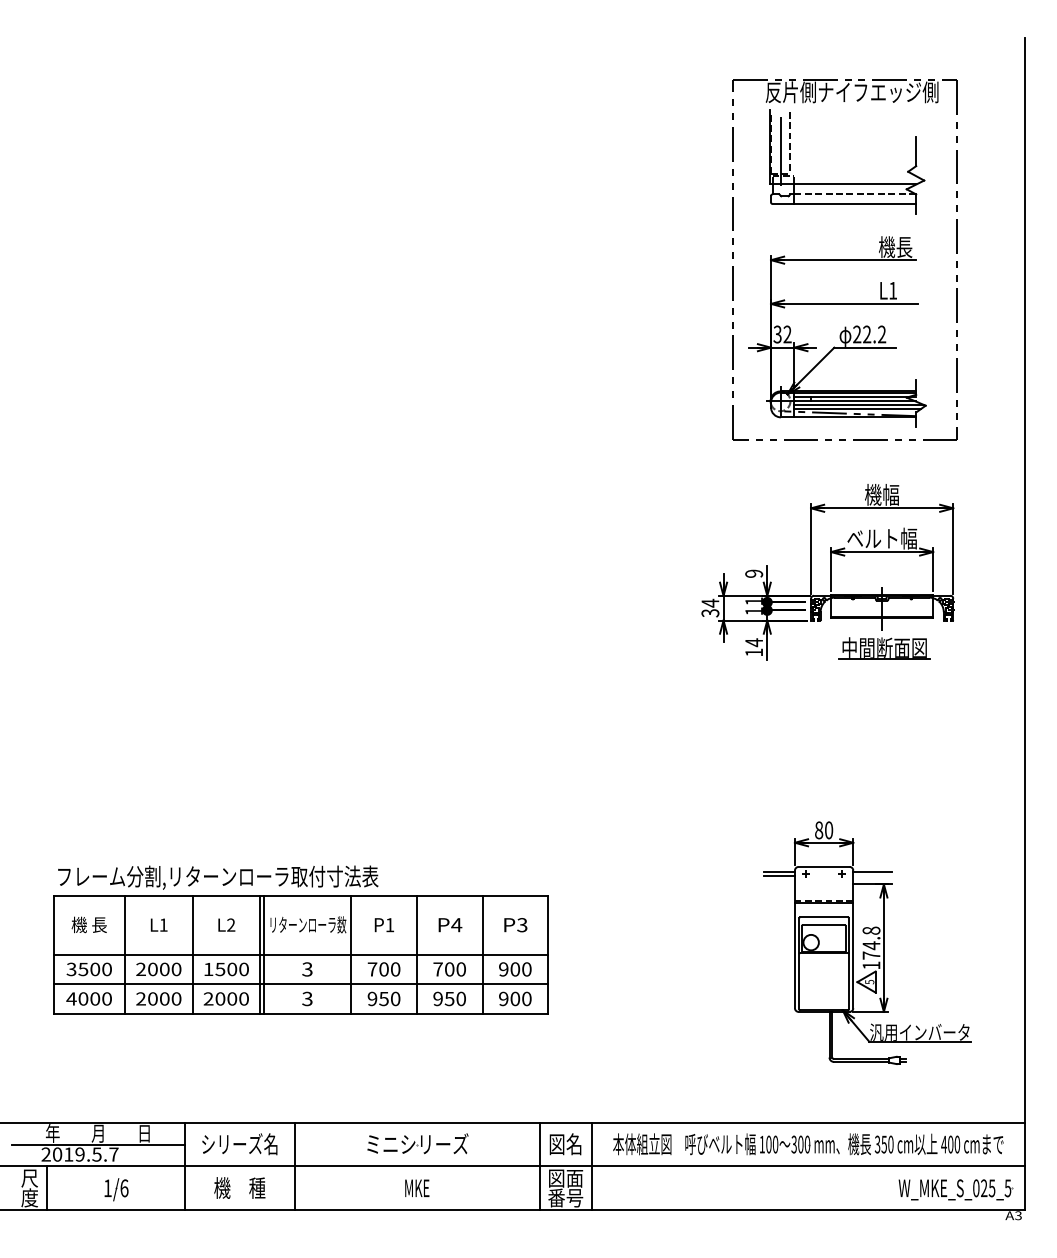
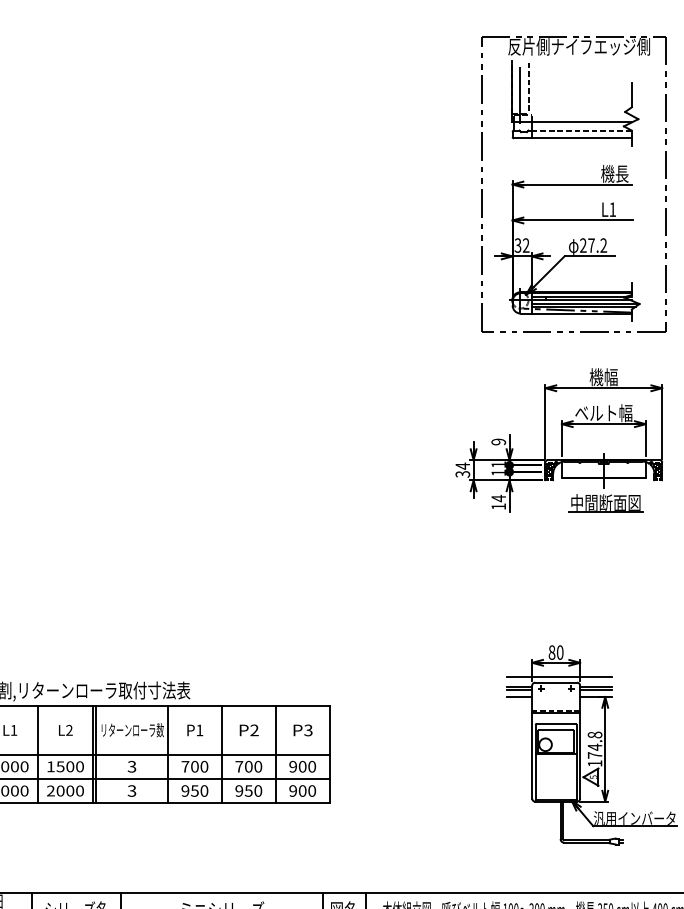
text: (867, 334) -> (591, 245), 22.2 -> 27.2
line: (828, 859) -> (559, 676), added
line: (872, 876) -> (595, 690), added
line: (779, 884) -> (519, 697), added
text: (456, 925) -> (254, 730), P4 -> P2

